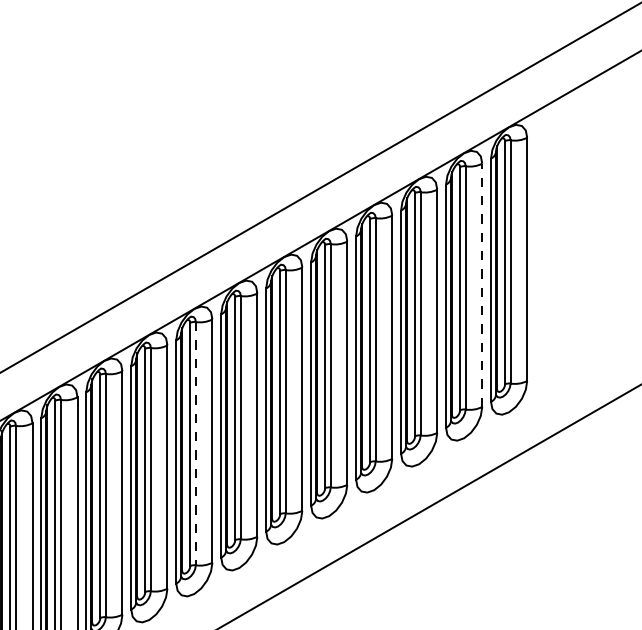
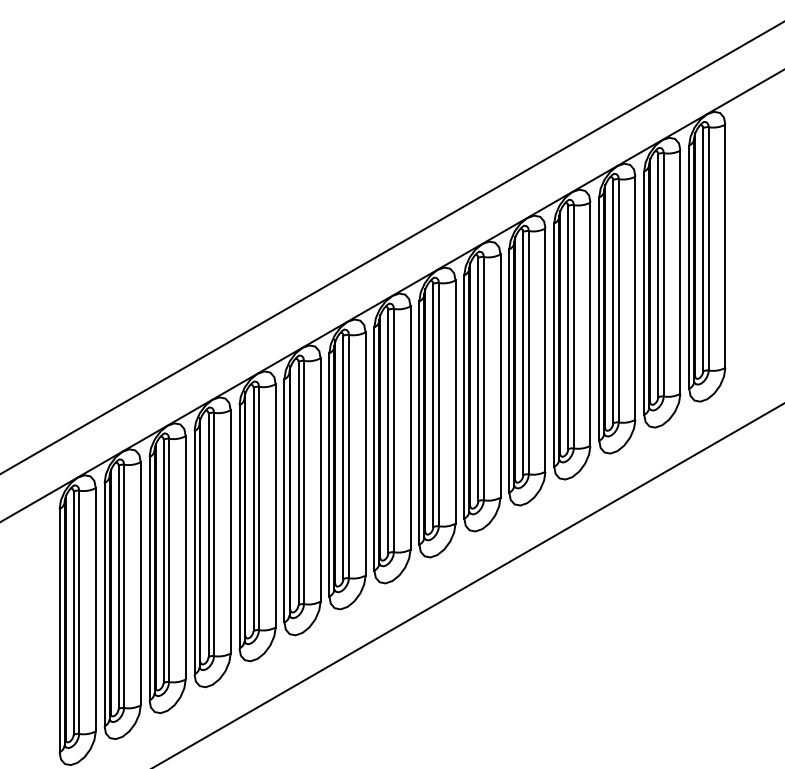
line: (482, 285) -> (680, 272), dashed -> solid
line: (195, 443) -> (393, 430), dashed -> solid

